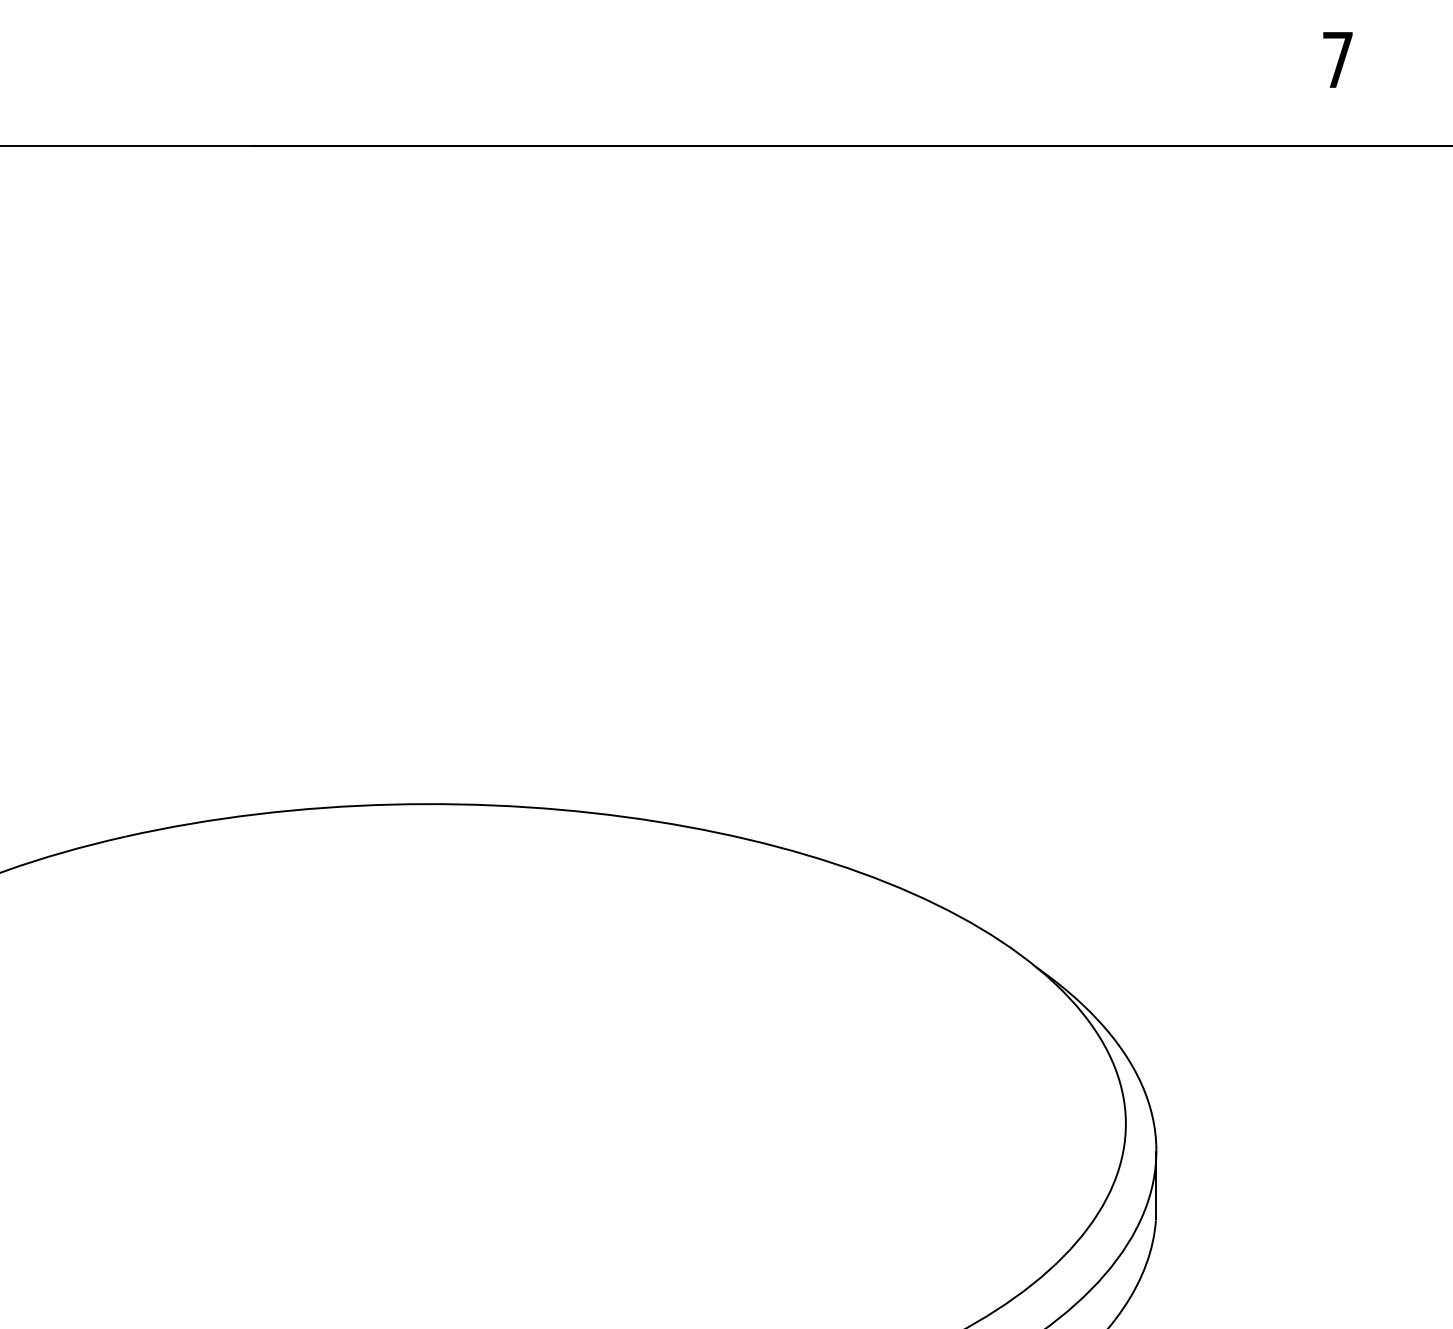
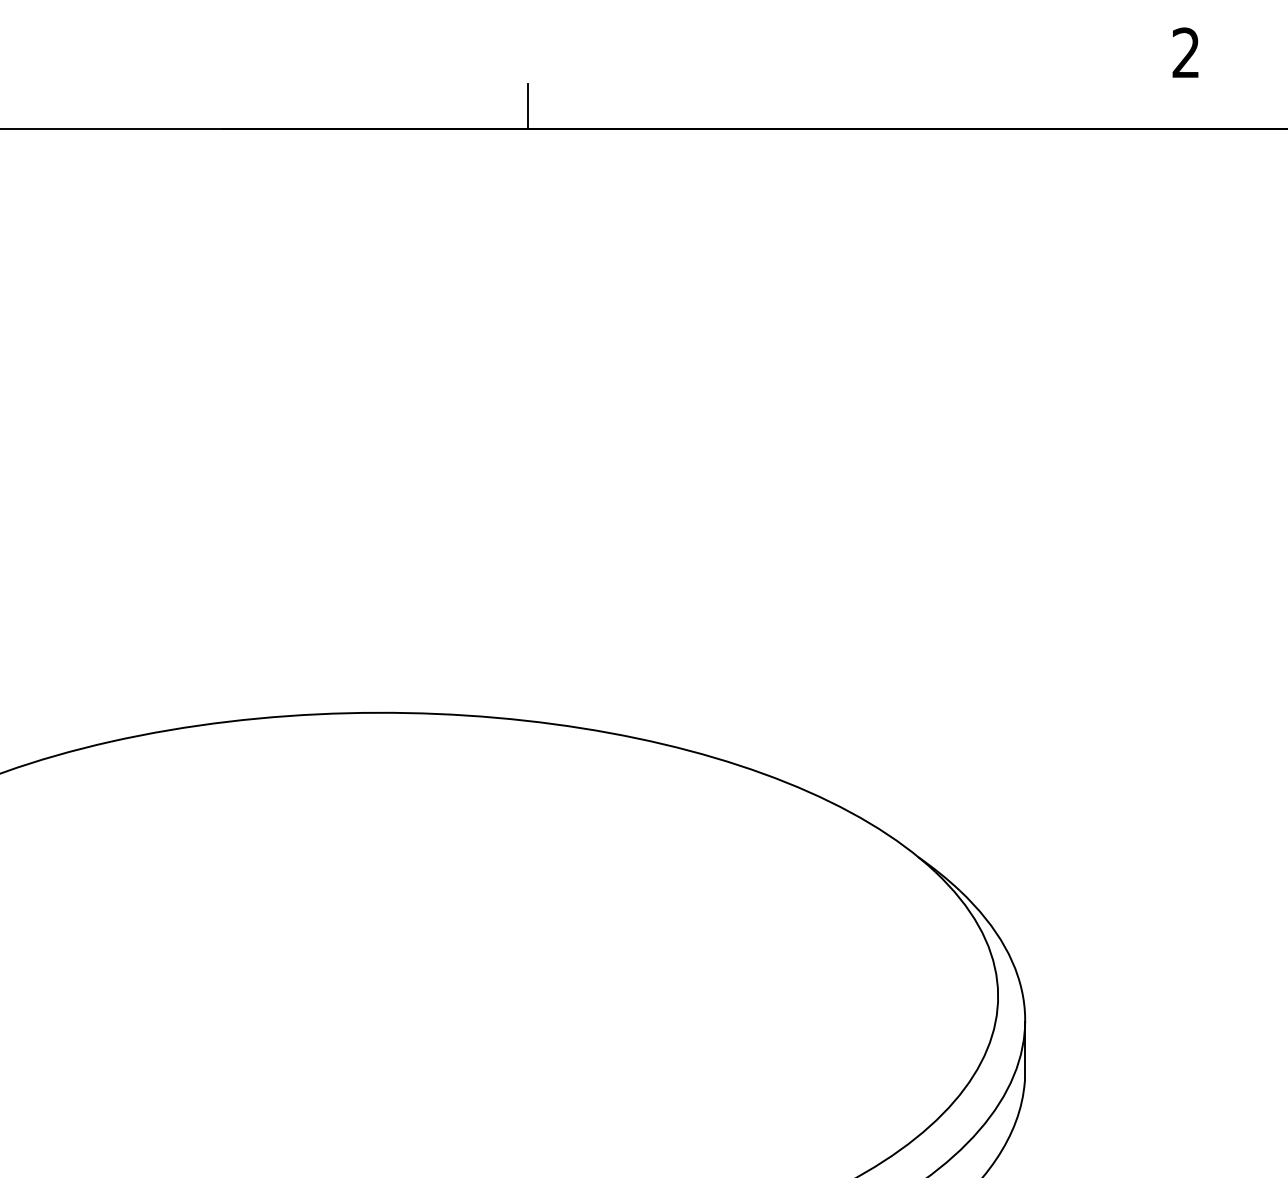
text: (1337, 59) -> (1185, 52), 7 -> 2
line: (596, 120) -> (528, 106), added

